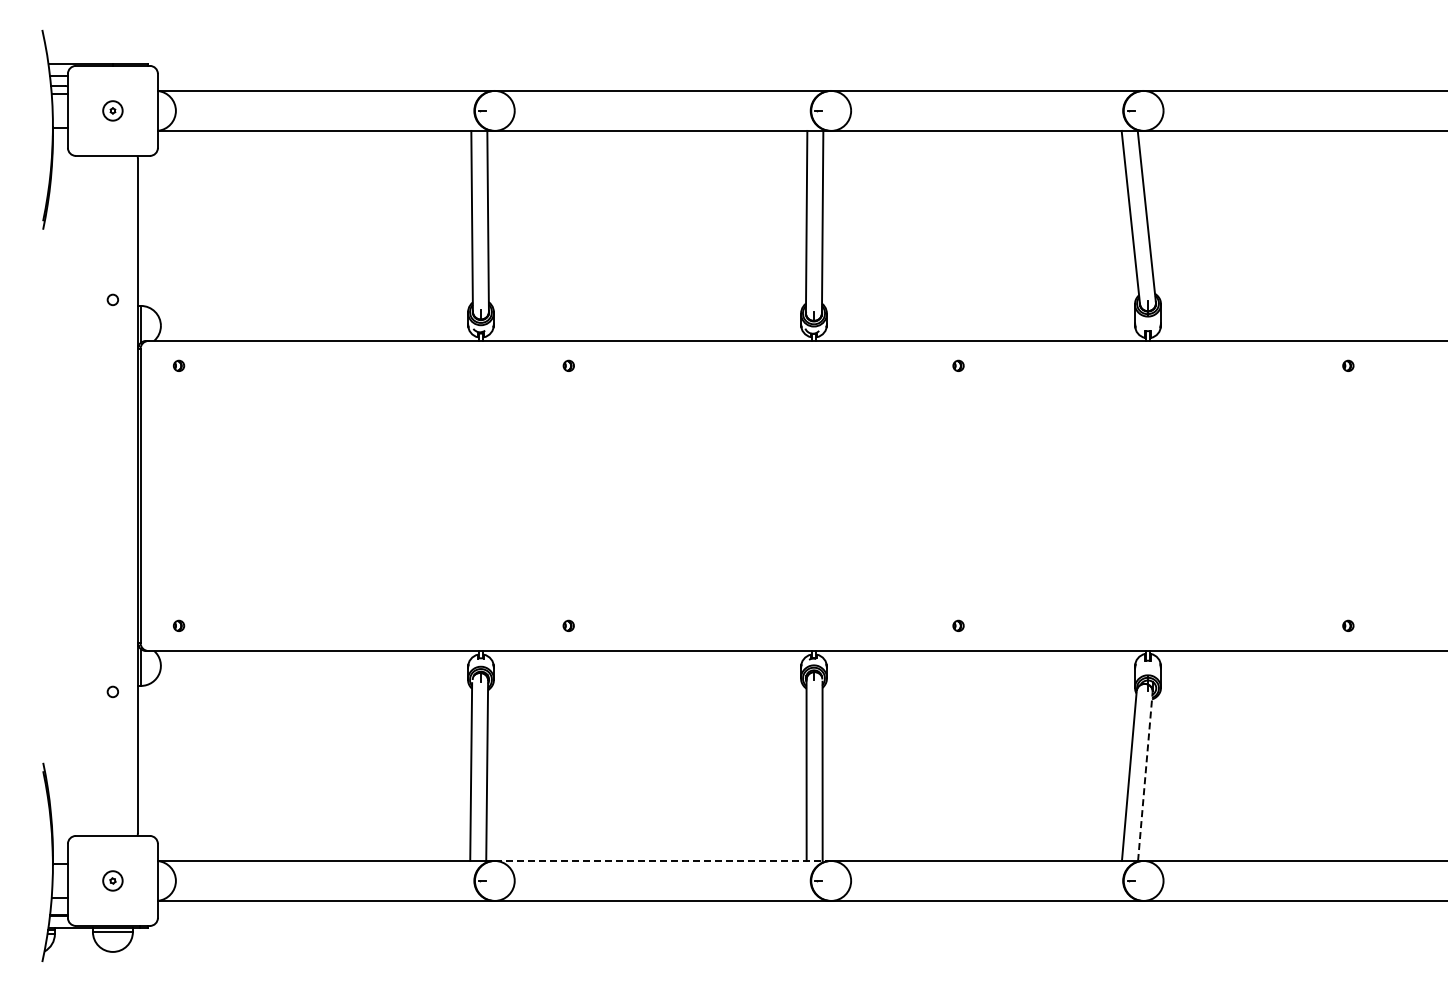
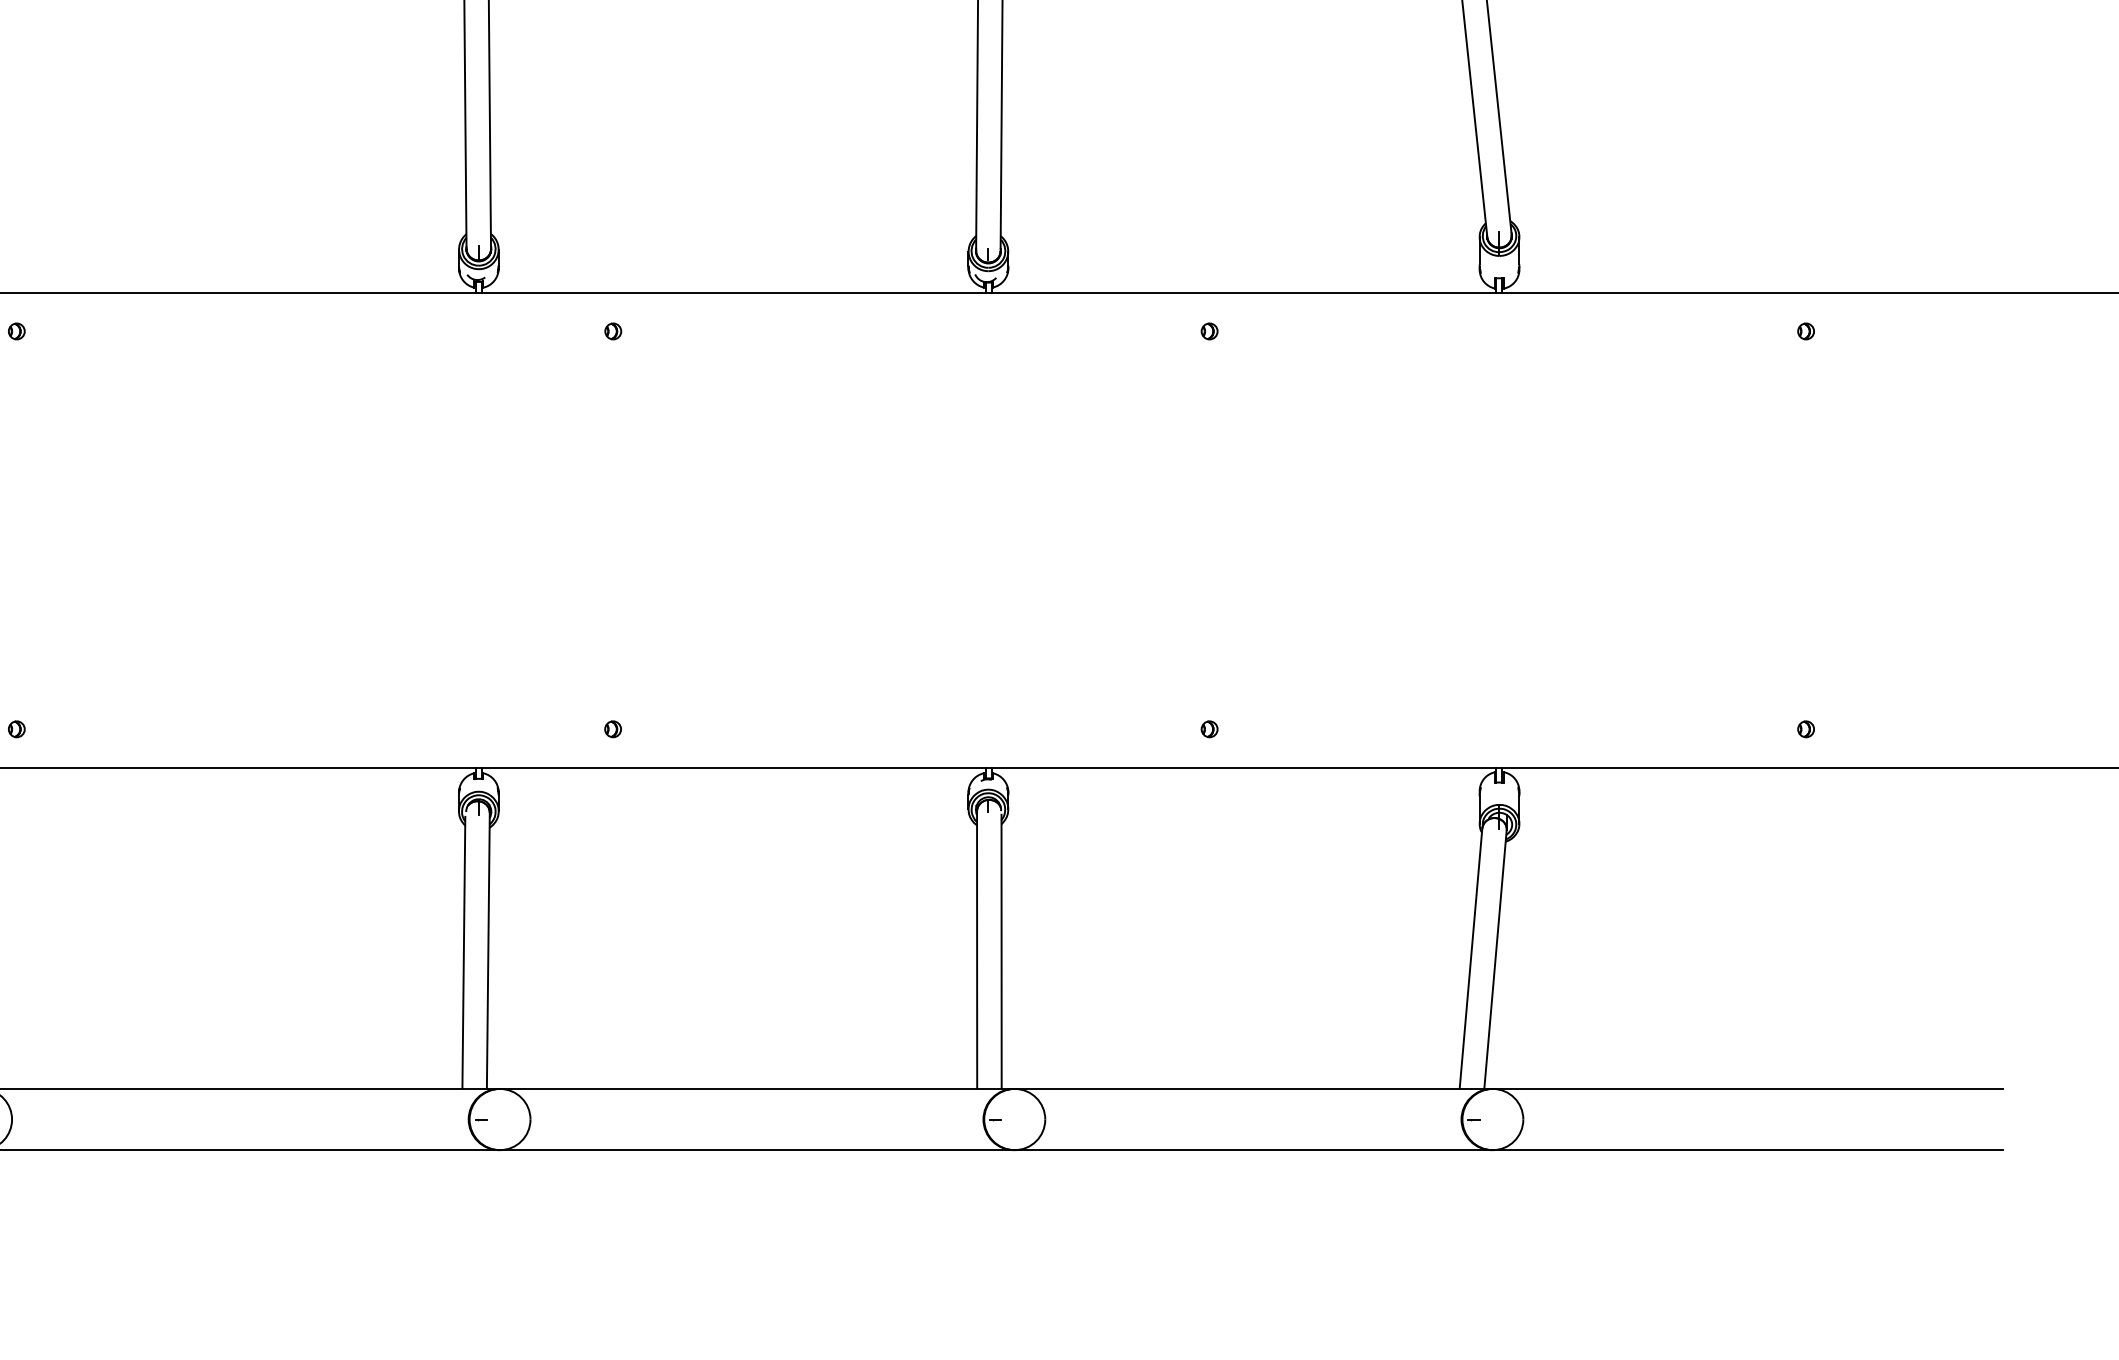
line: (1145, 776) -> (1495, 959), dashed -> solid
line: (662, 860) -> (756, 1088), dashed -> solid

